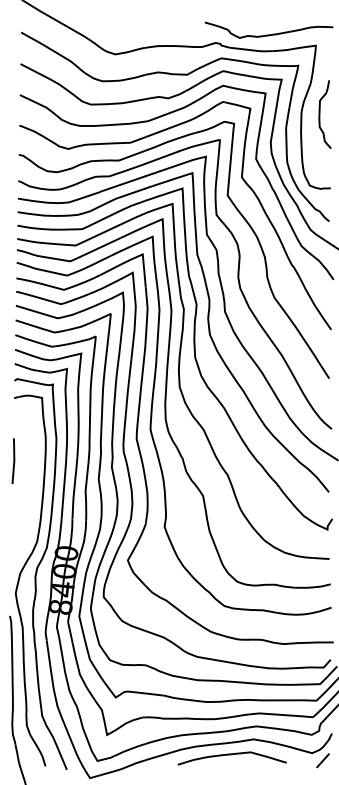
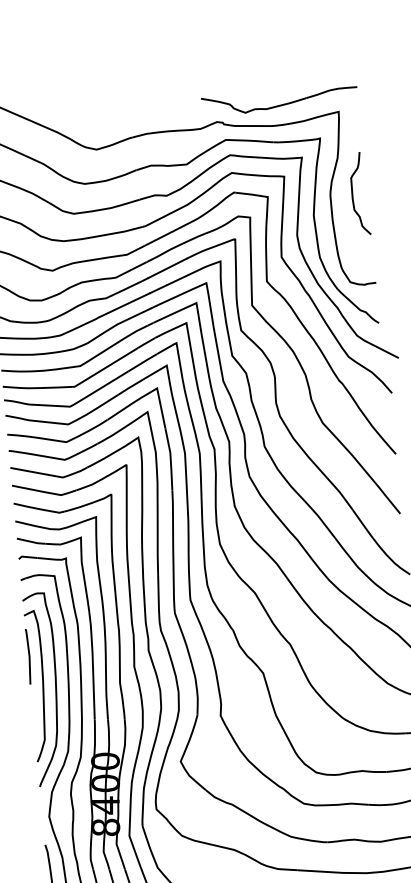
part: (22, 488) -> (43, 688), added

